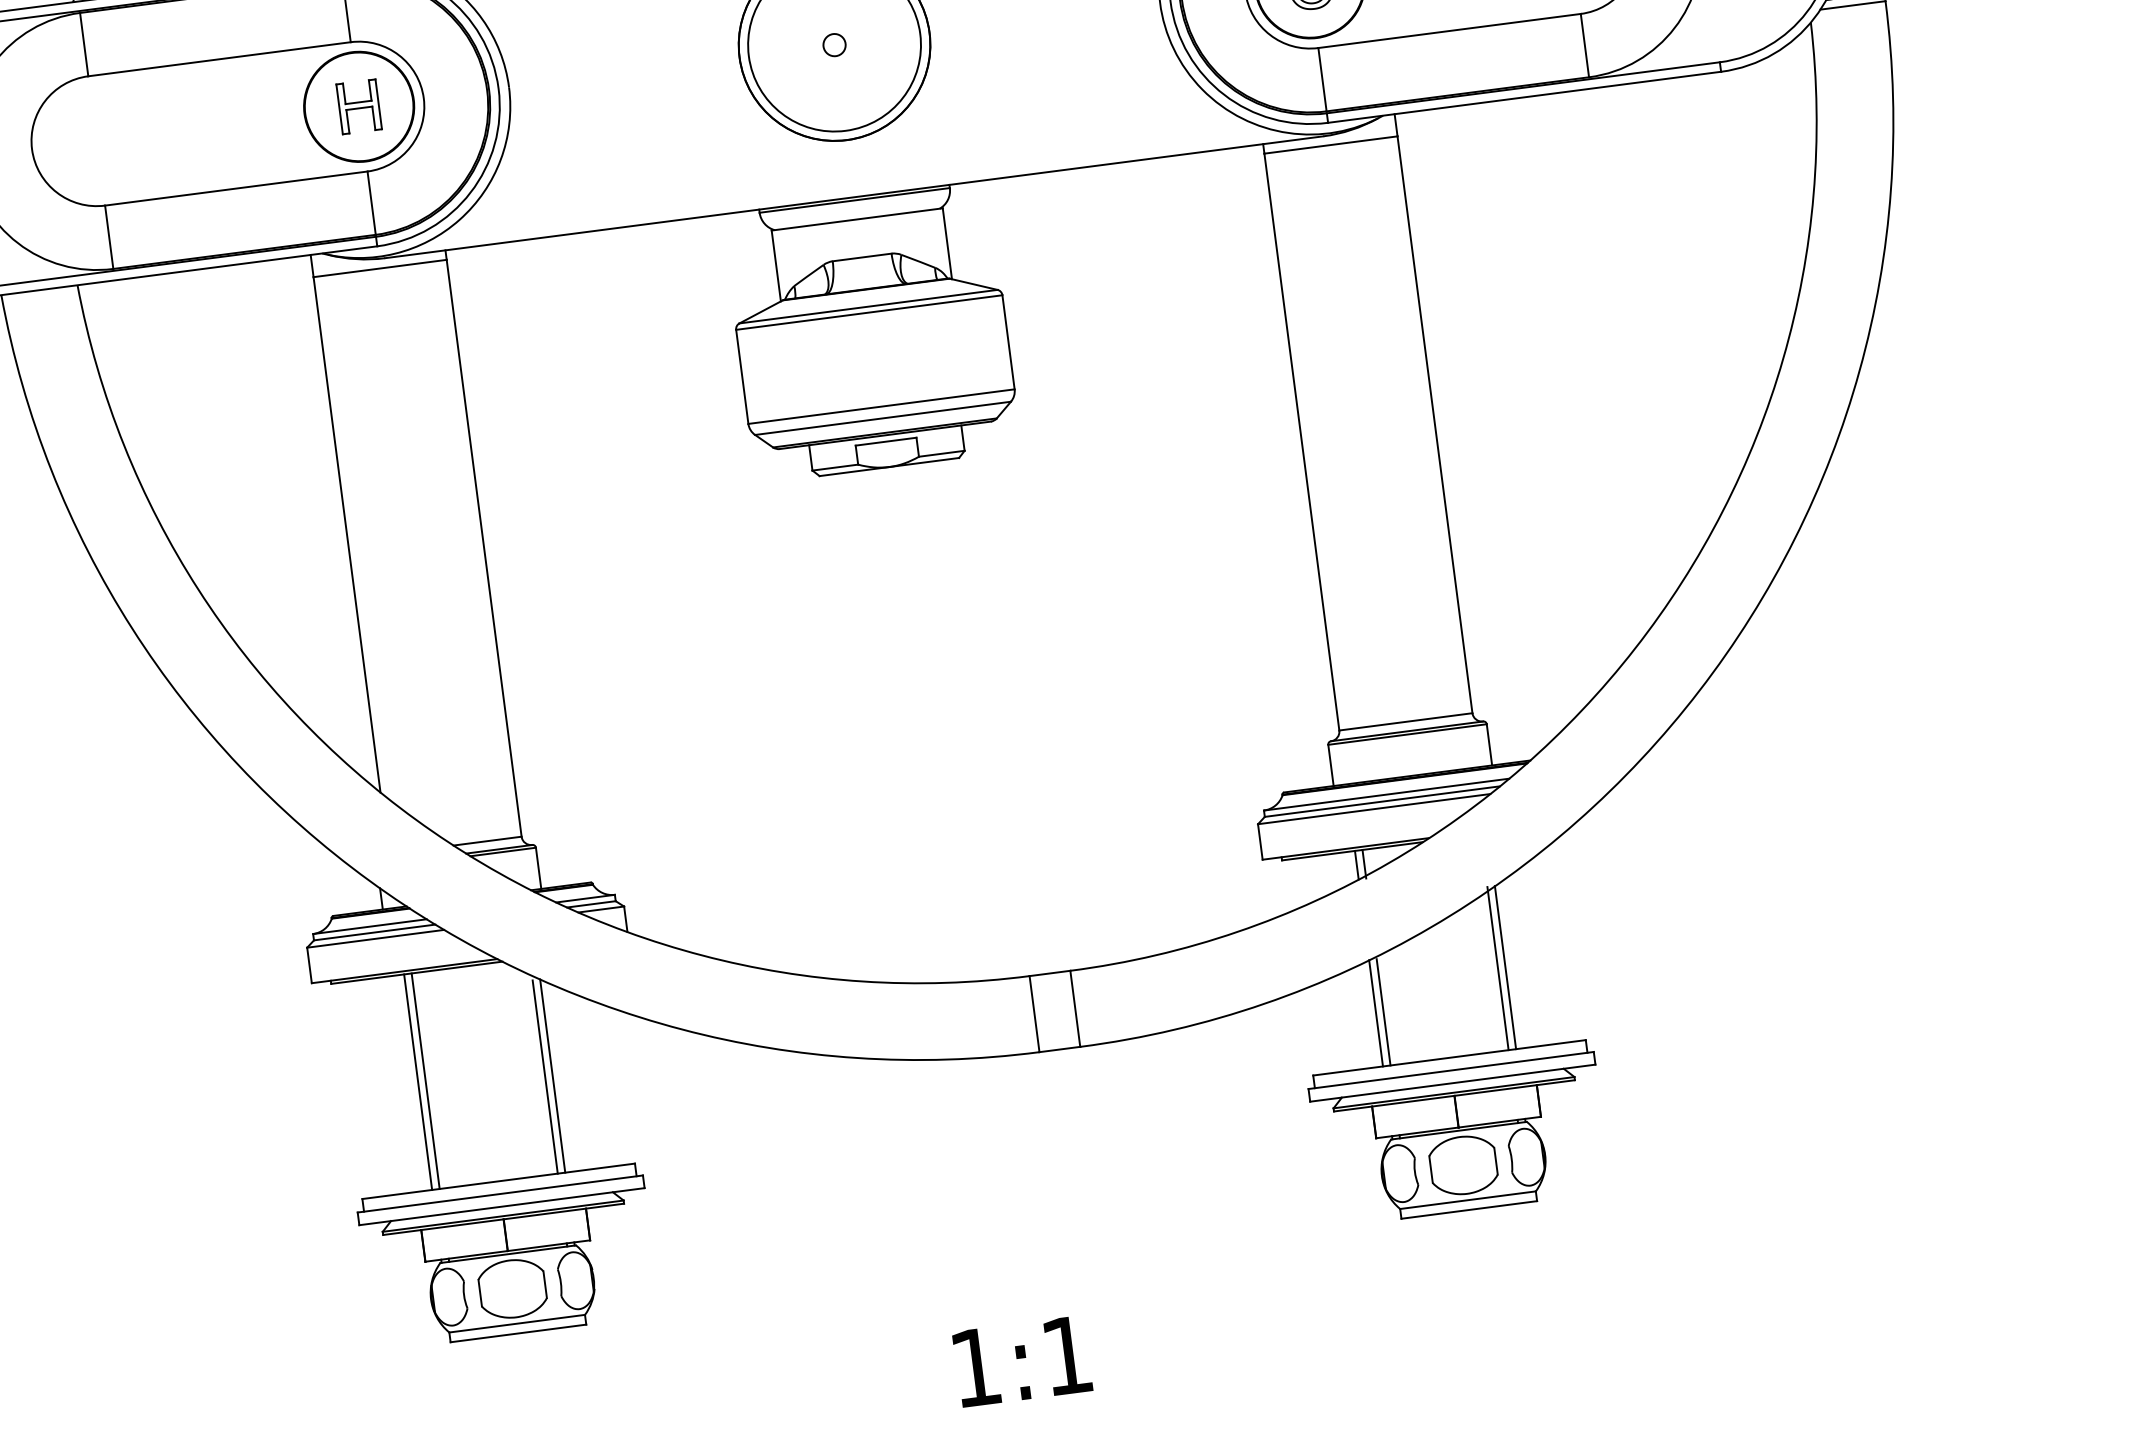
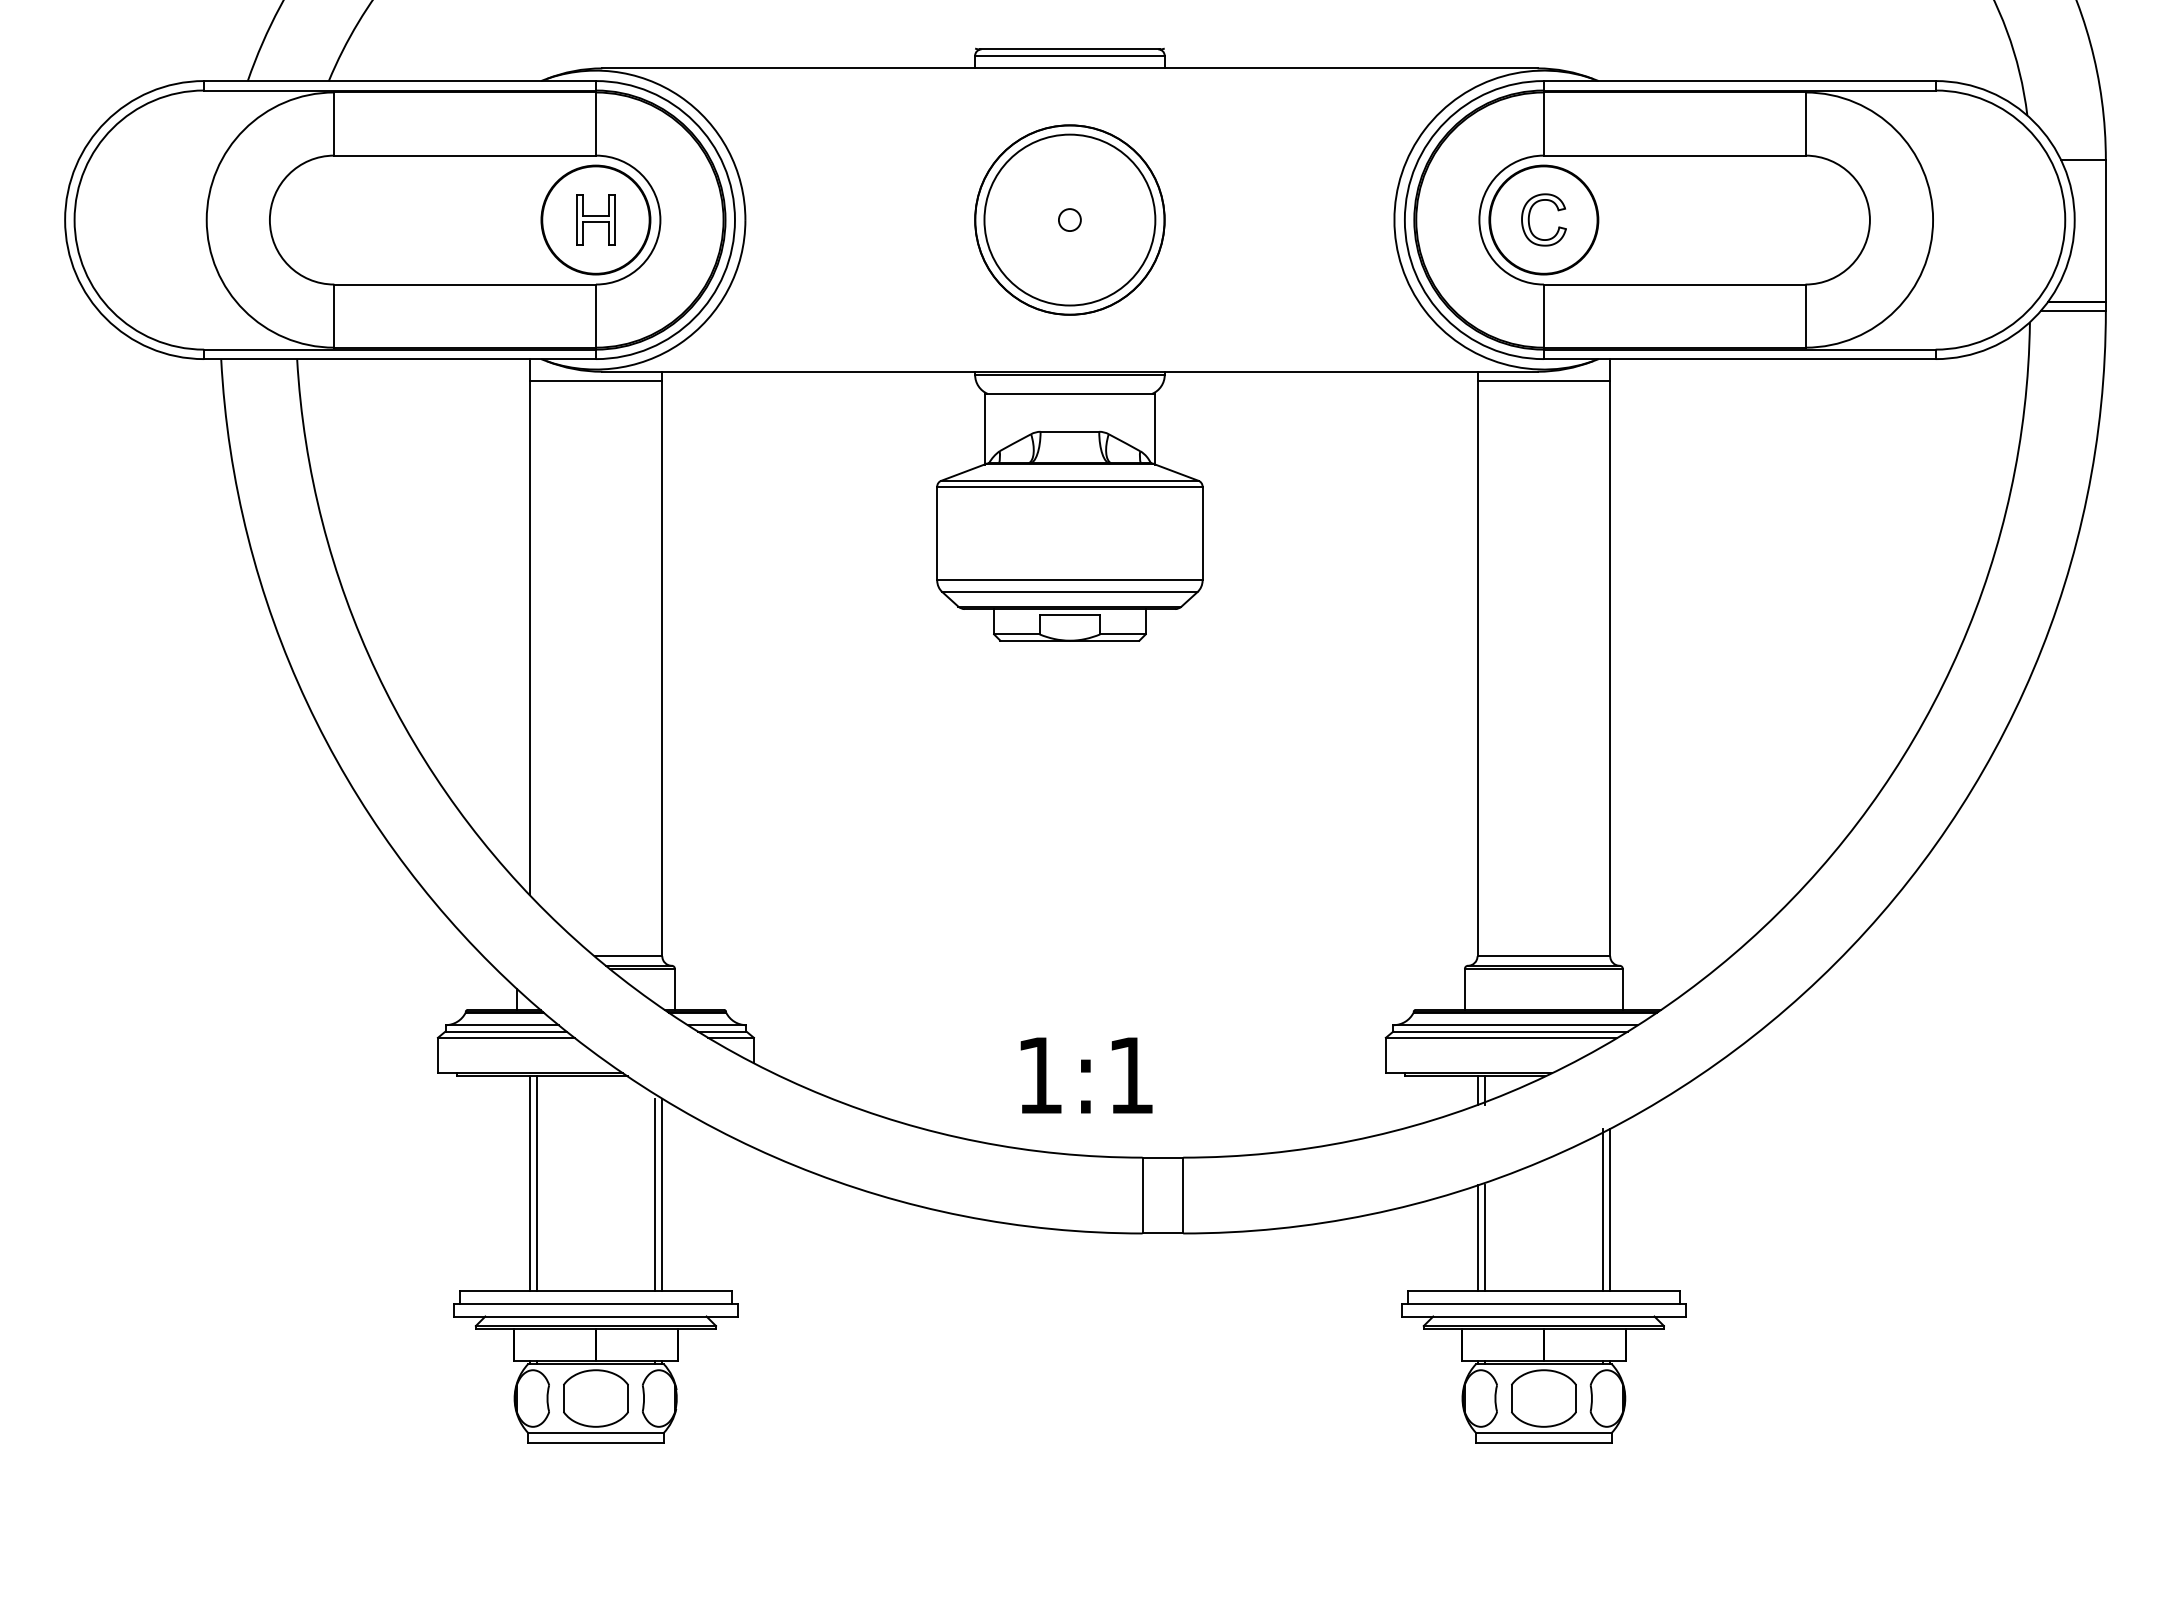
text: (1022, 1361) -> (1086, 1075), moved

